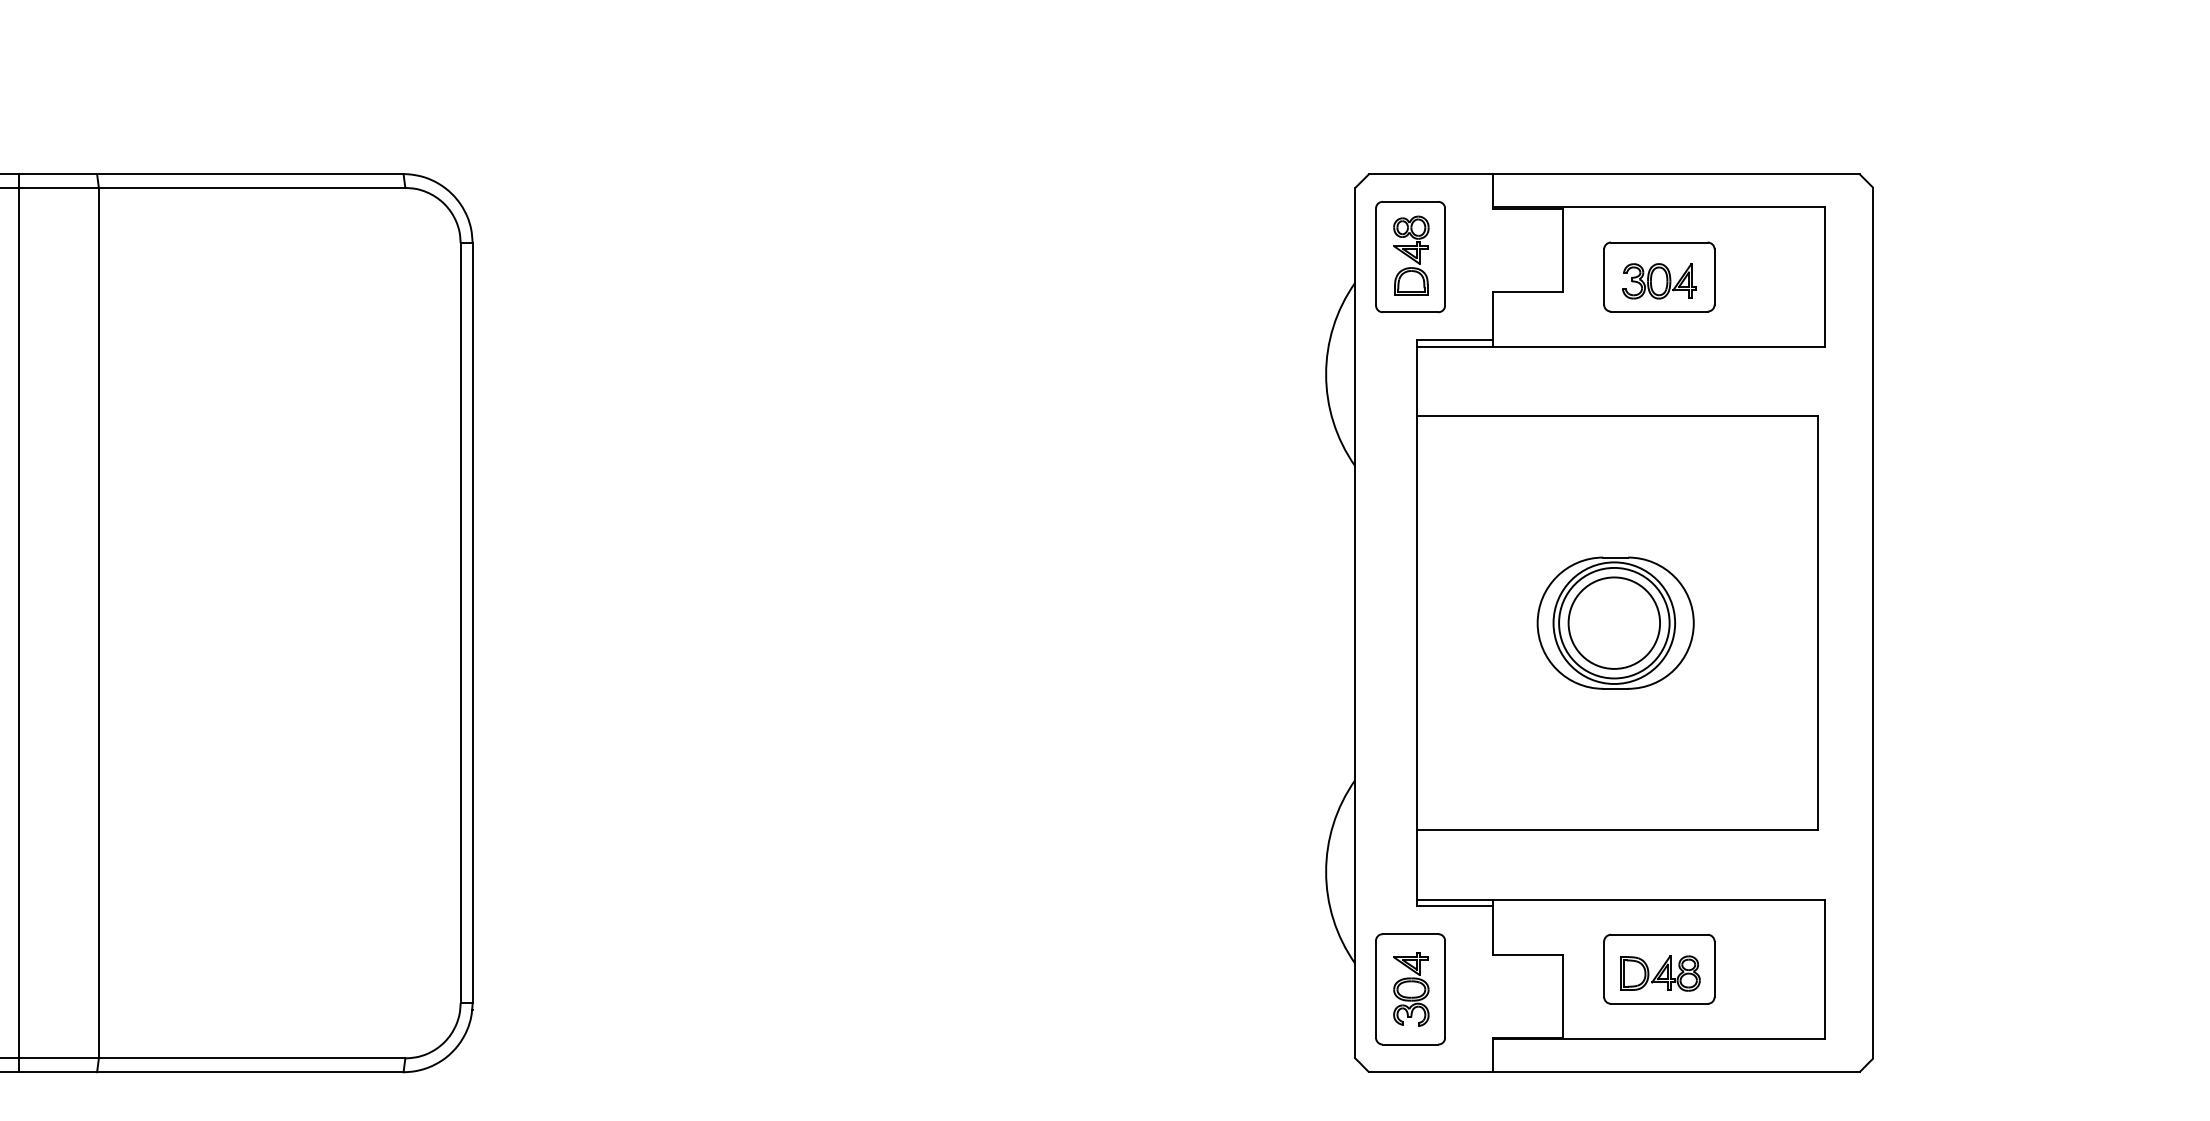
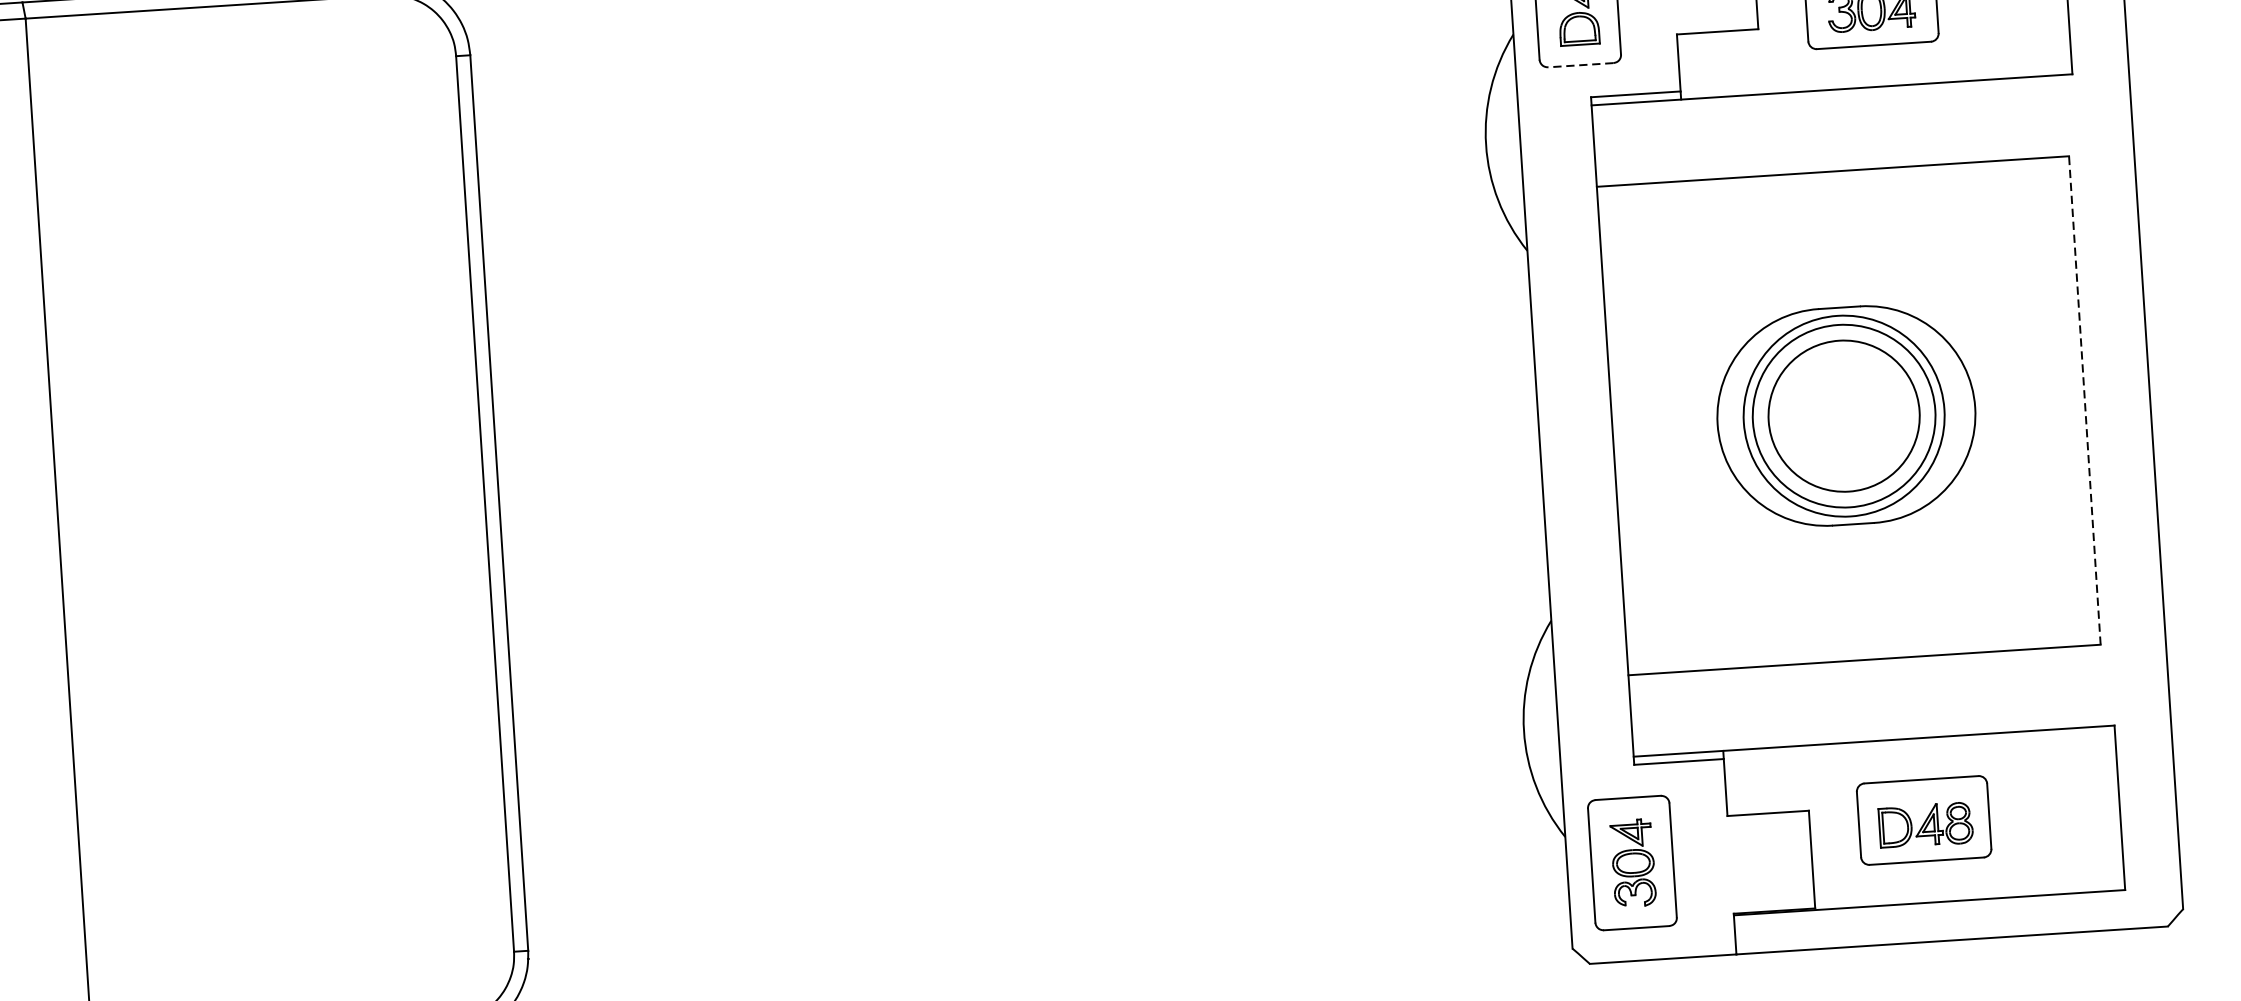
line: (1410, 312) -> (1580, 65), solid -> dashed
part: (1615, 622) -> (1845, 415), size x1.4
line: (1818, 622) -> (2085, 399), solid -> dashed

